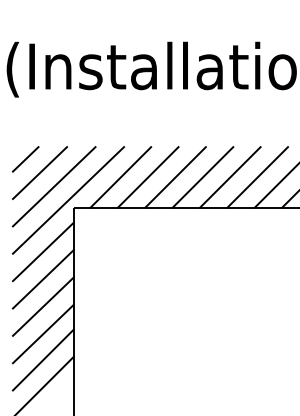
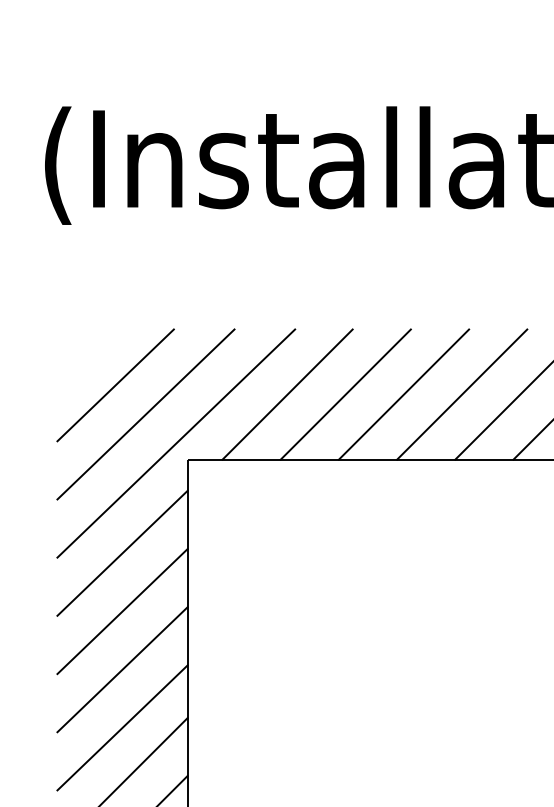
line: (25, 159) -> (84, 356), removed

